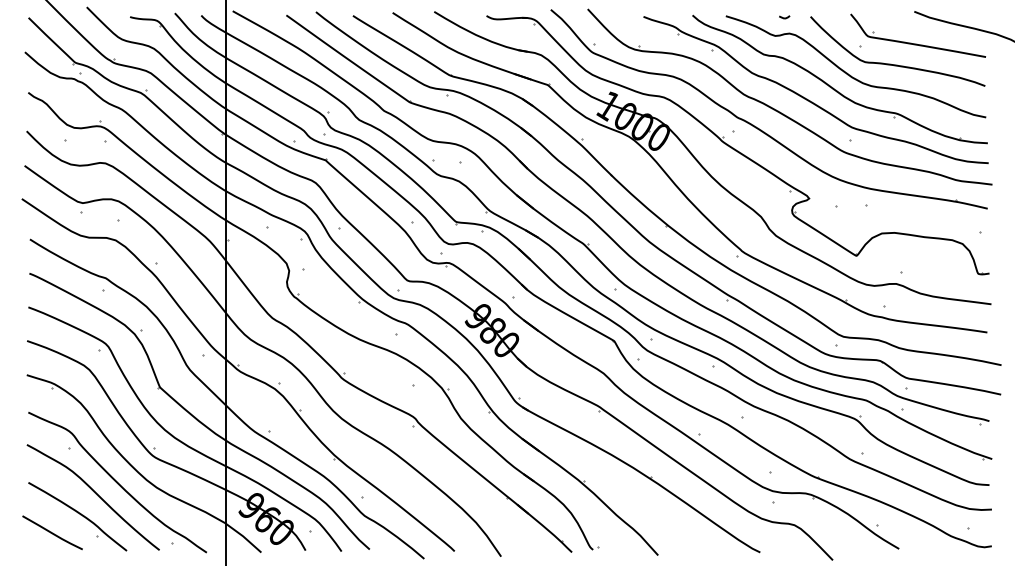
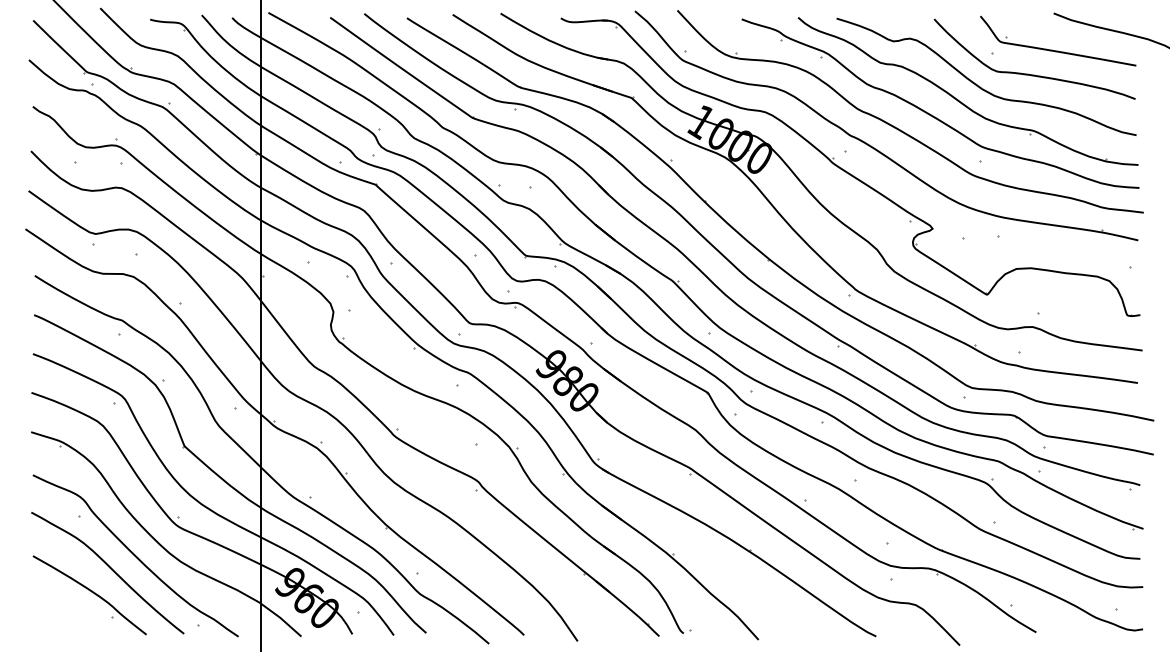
curve: (783, 16) -> (902, 19), removed
line: (52, 532) -> (60, 613), removed

